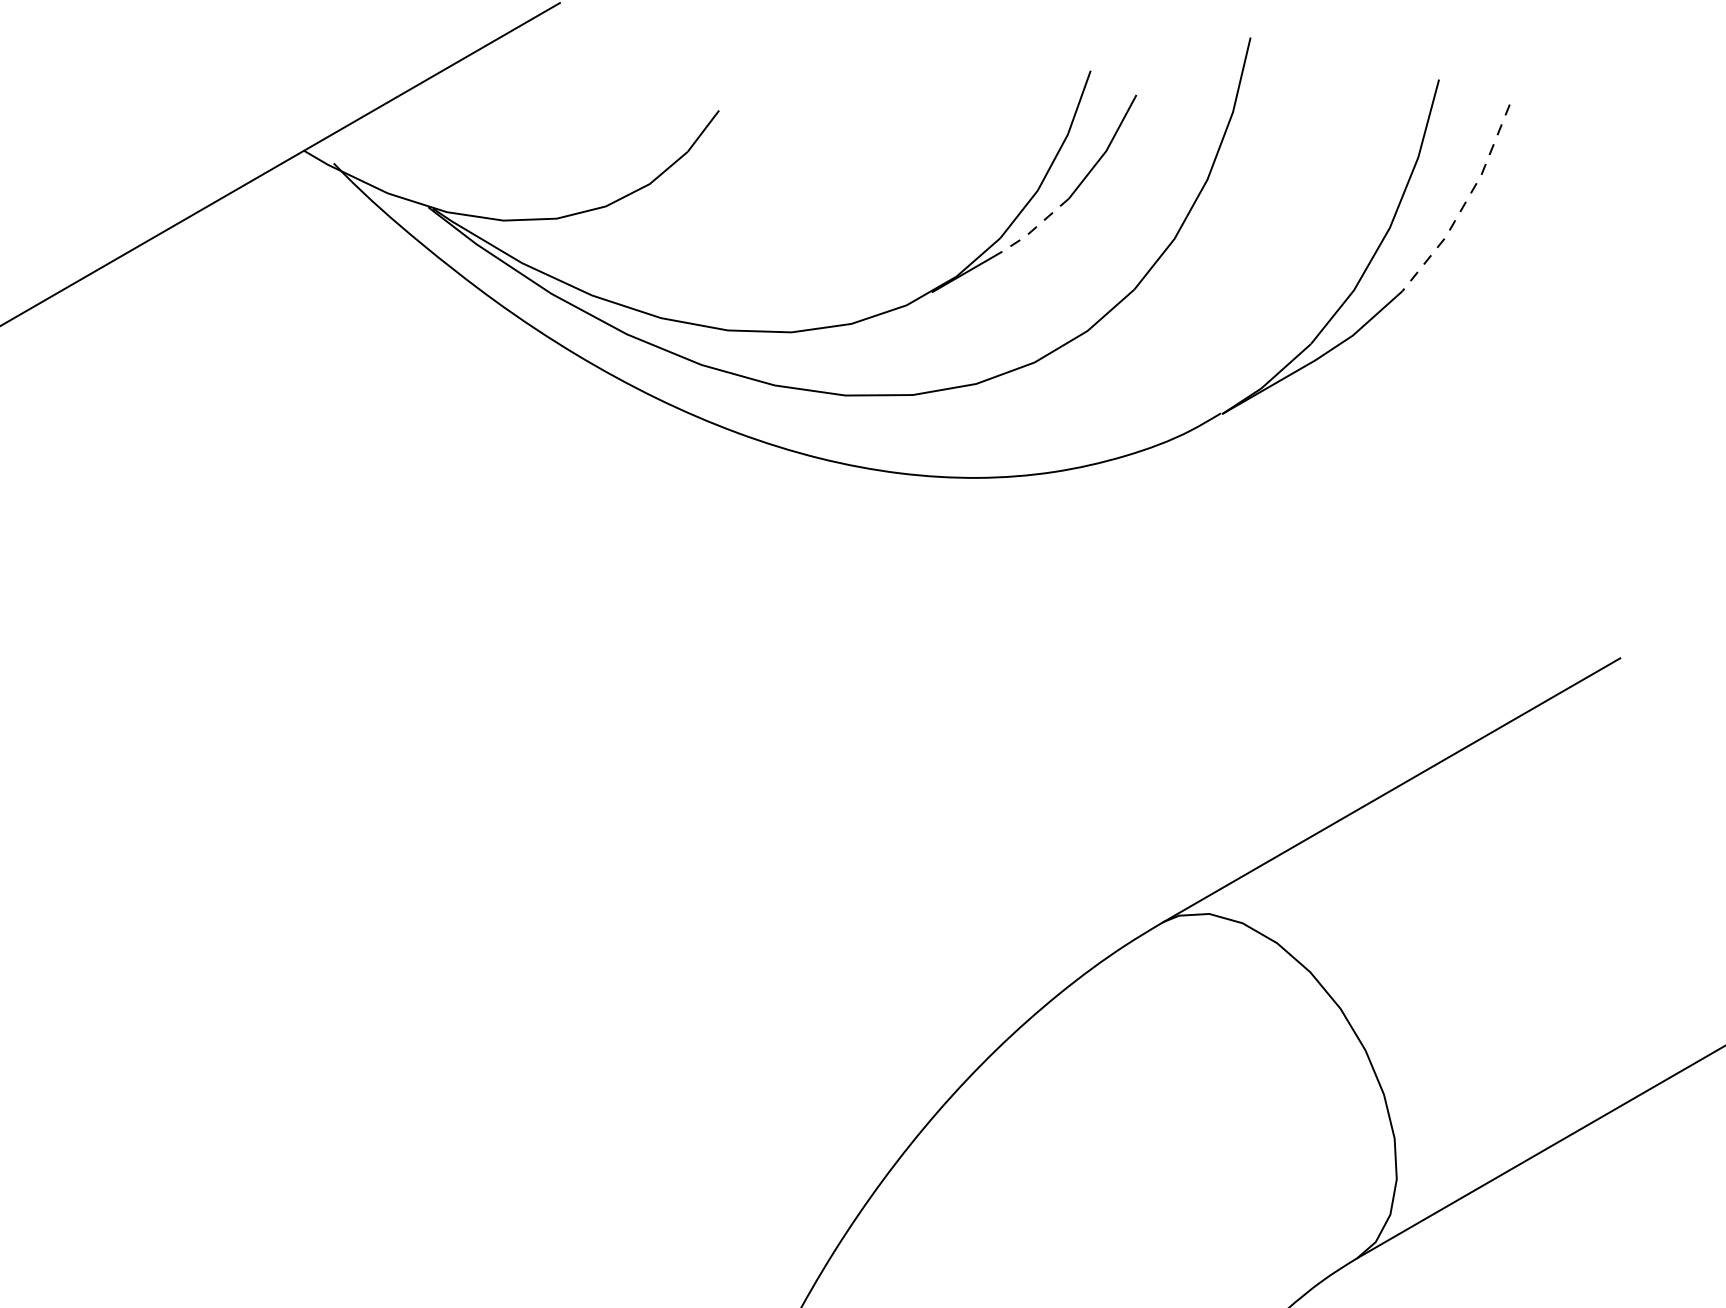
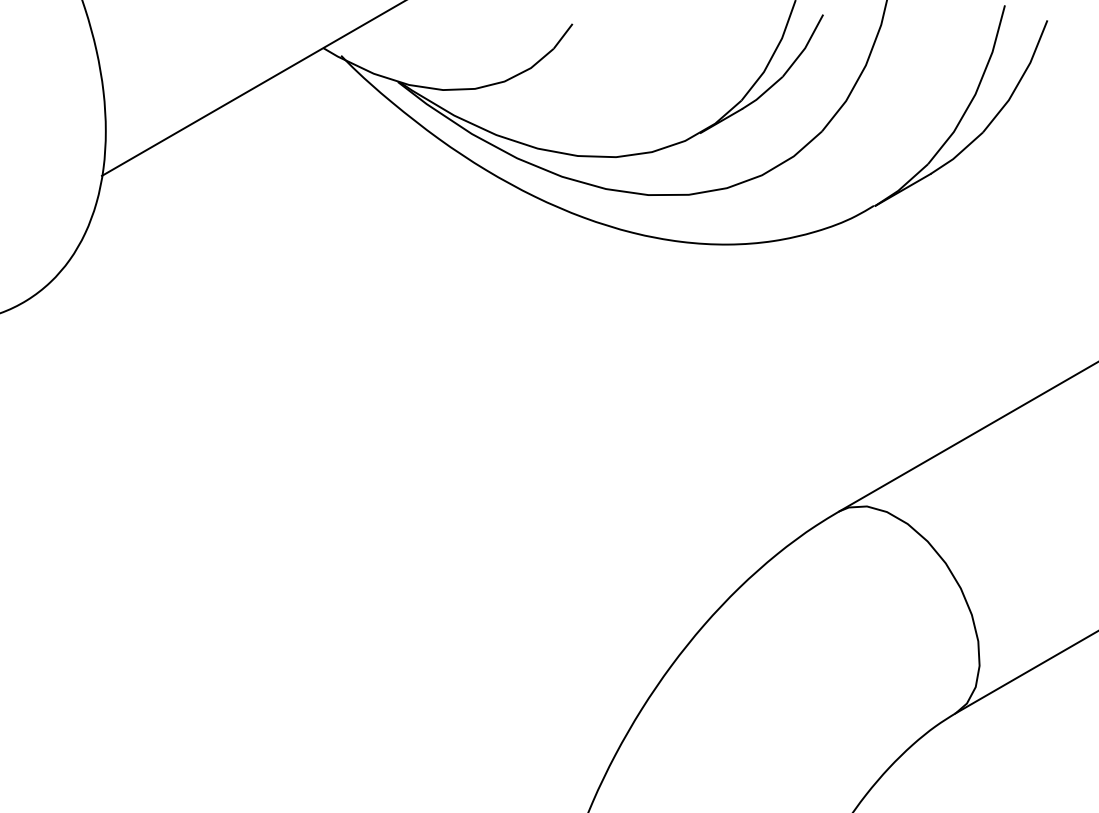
line: (1464, 203) -> (1020, 79), dashed -> solid
line: (1035, 228) -> (762, 94), dashed -> solid

